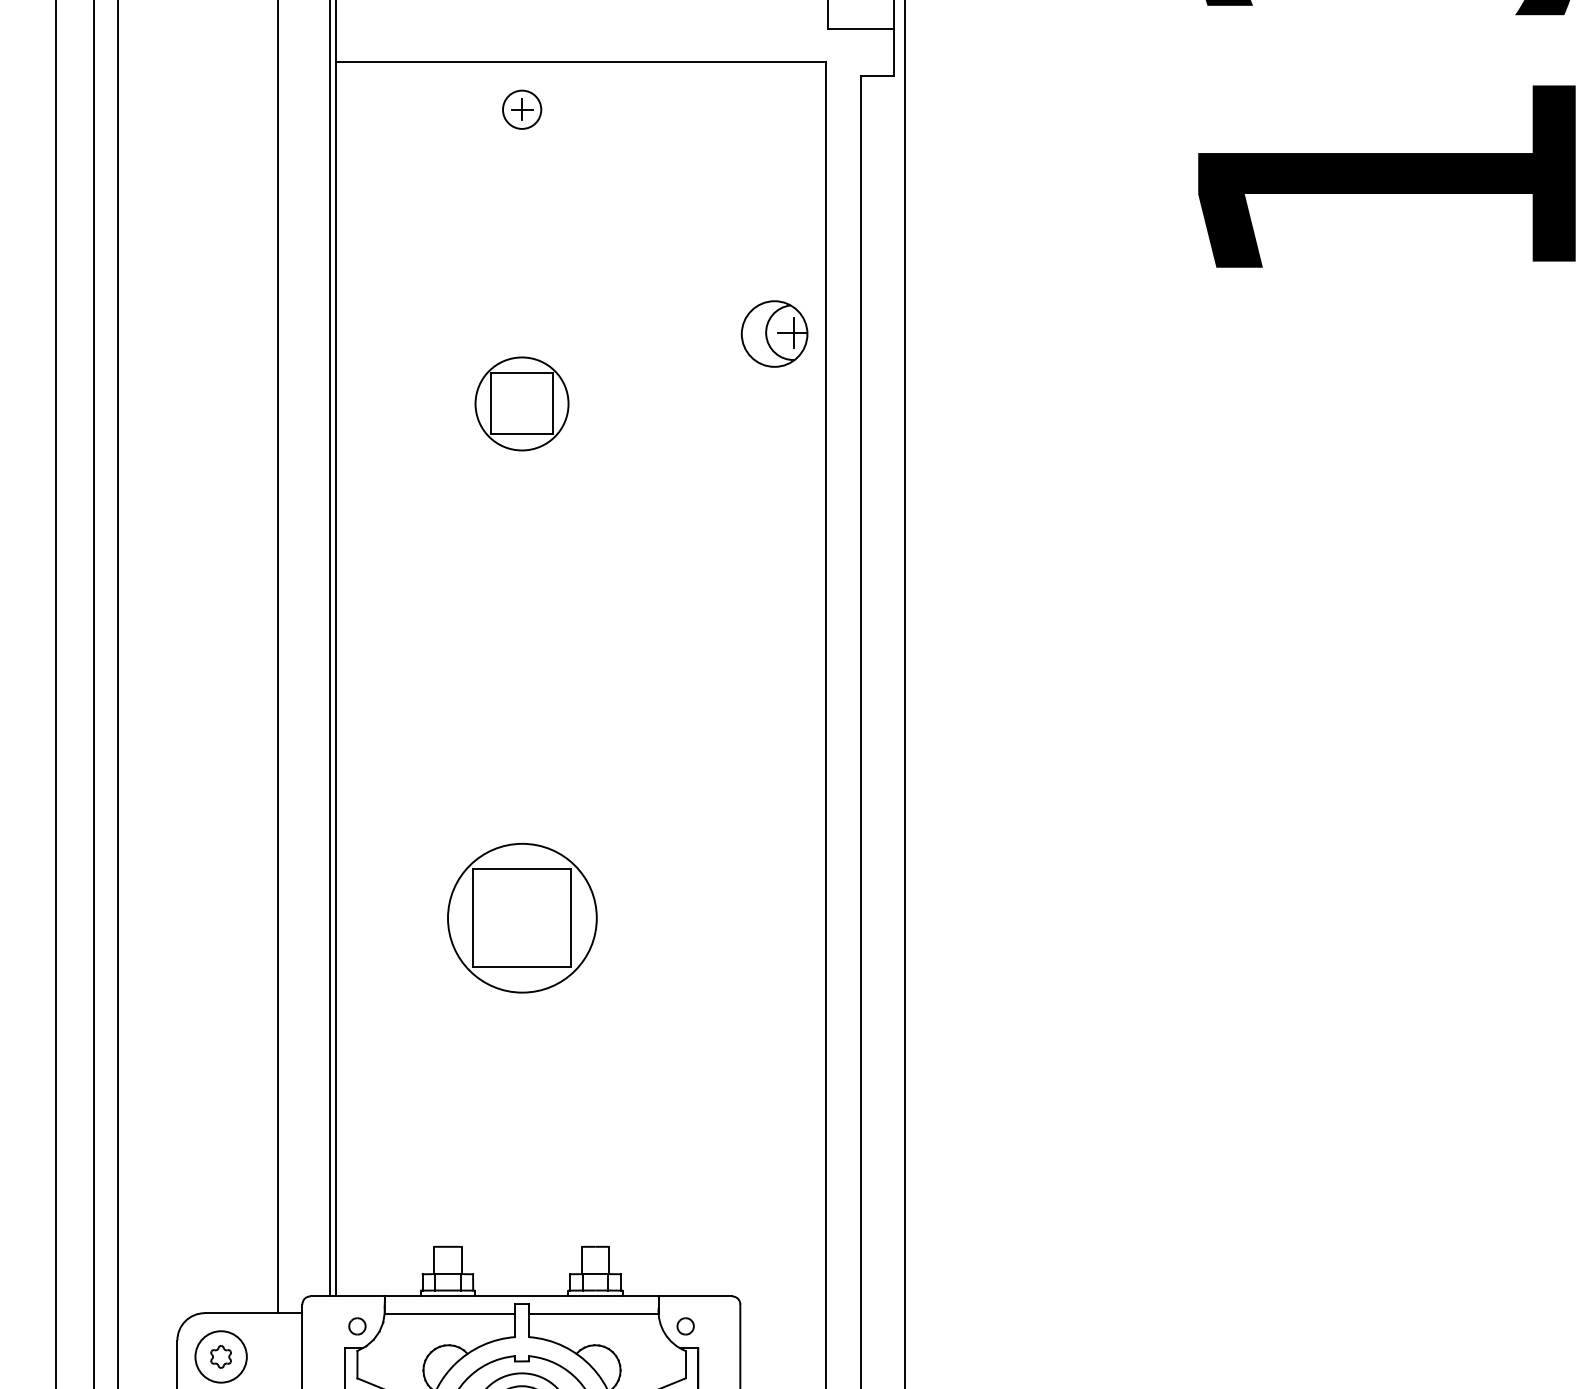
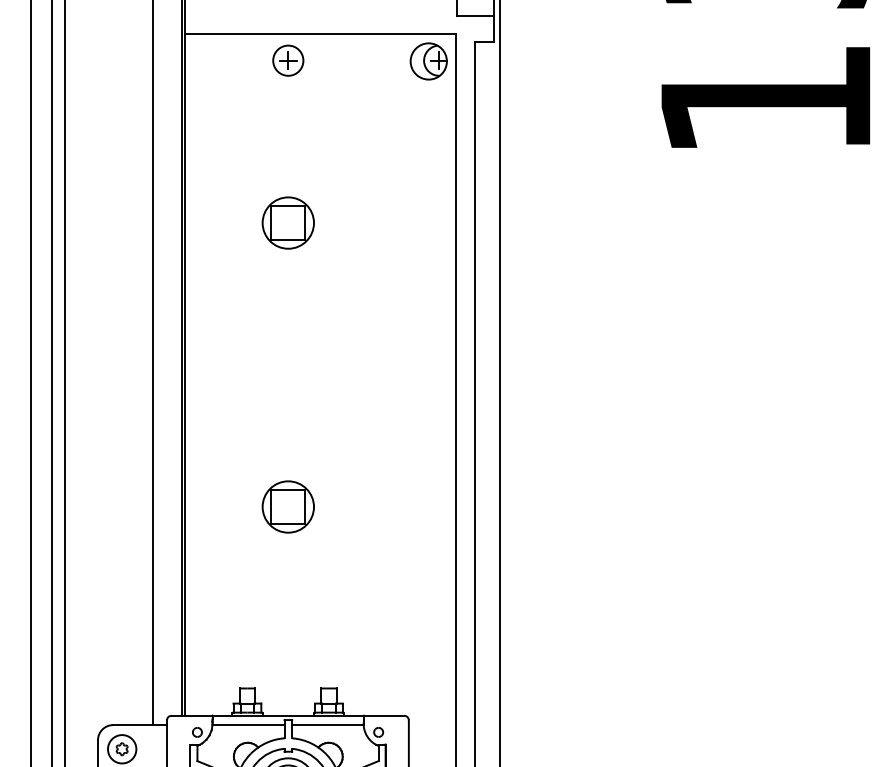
part: (522, 109) -> (288, 60), size x1.43
part: (774, 334) -> (428, 61), moved
part: (520, 917) -> (287, 506), size x0.62

